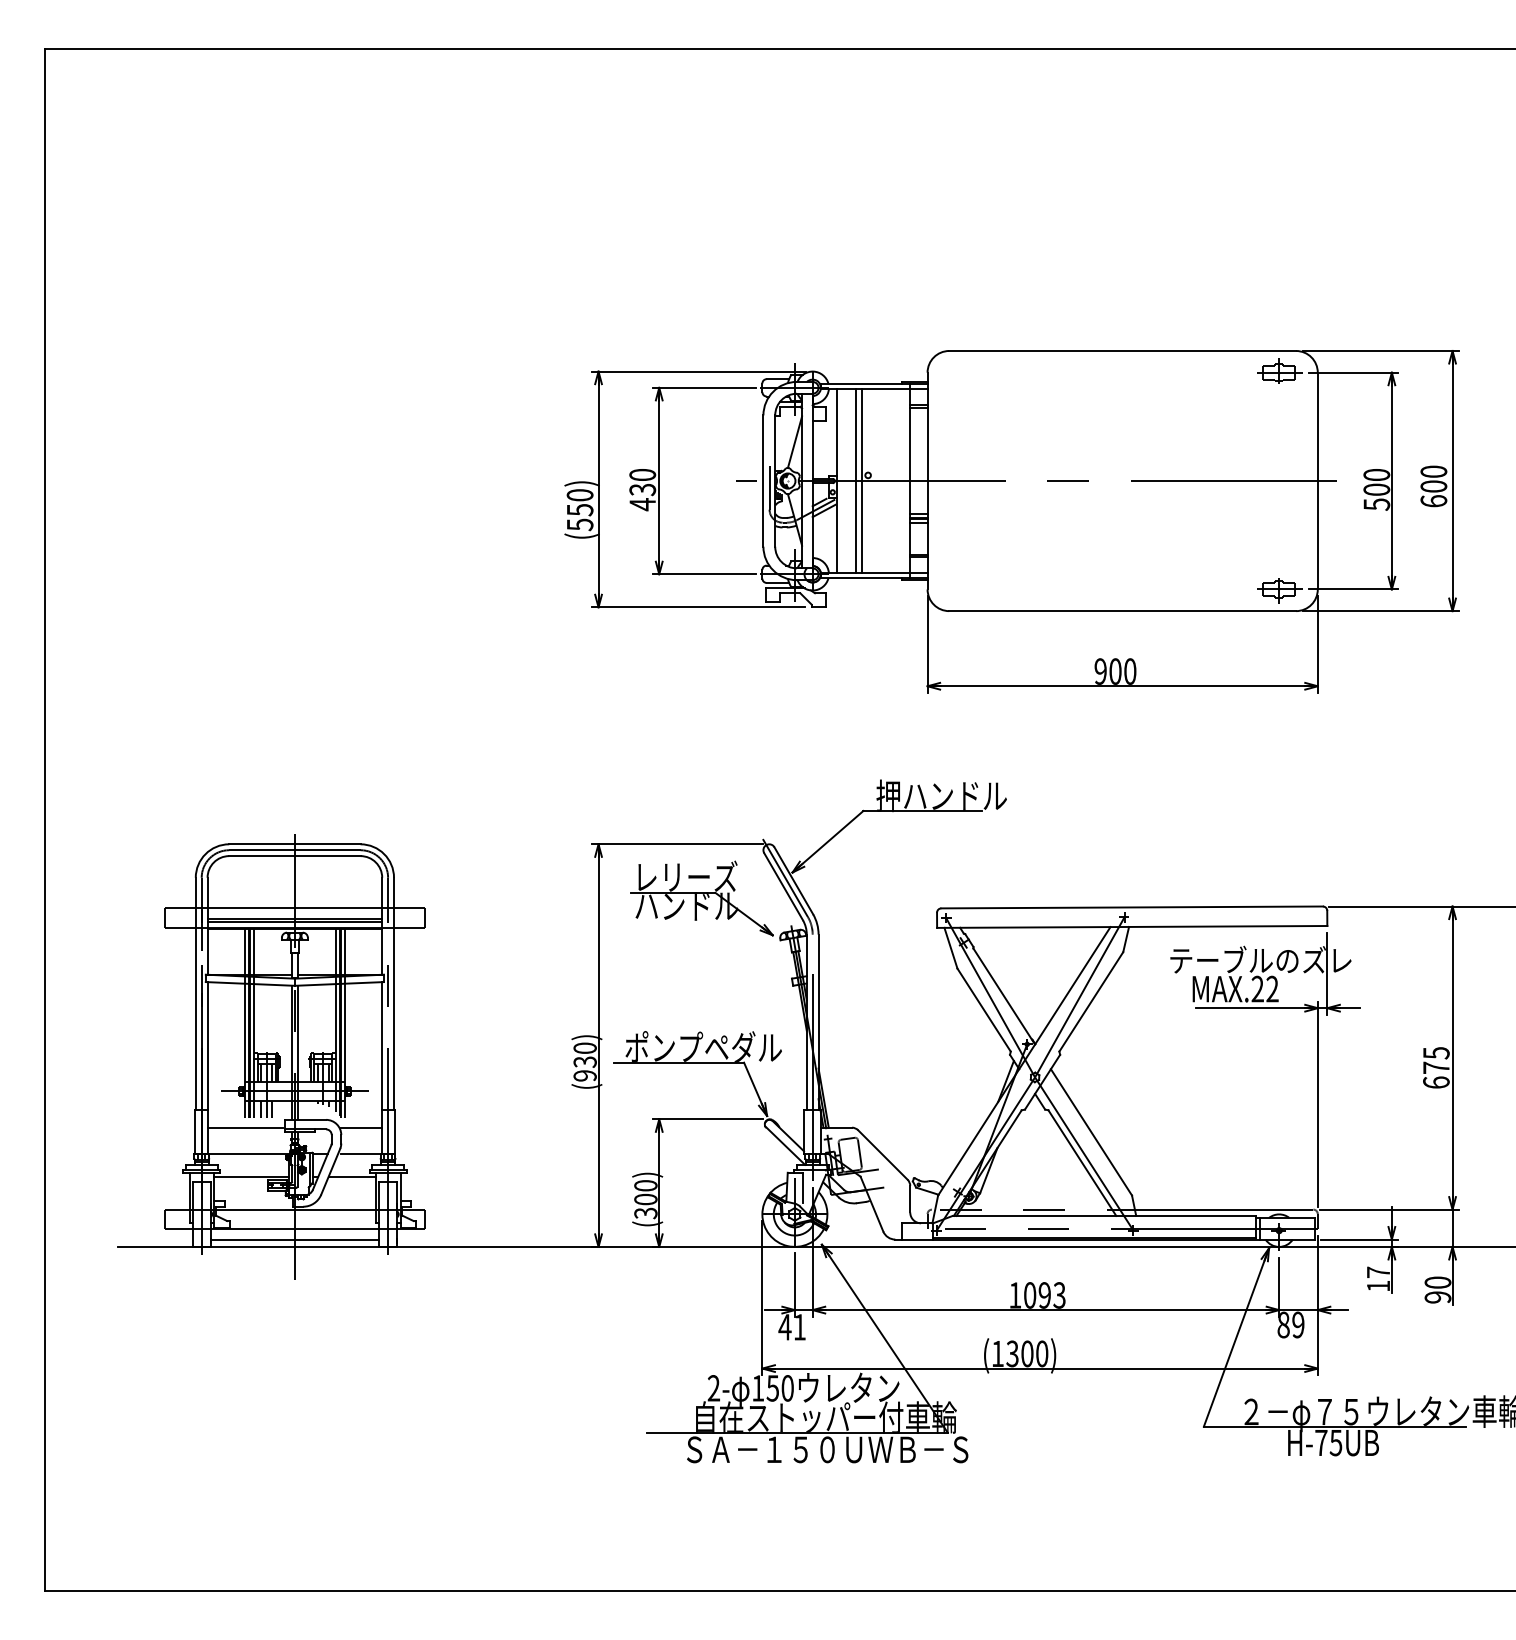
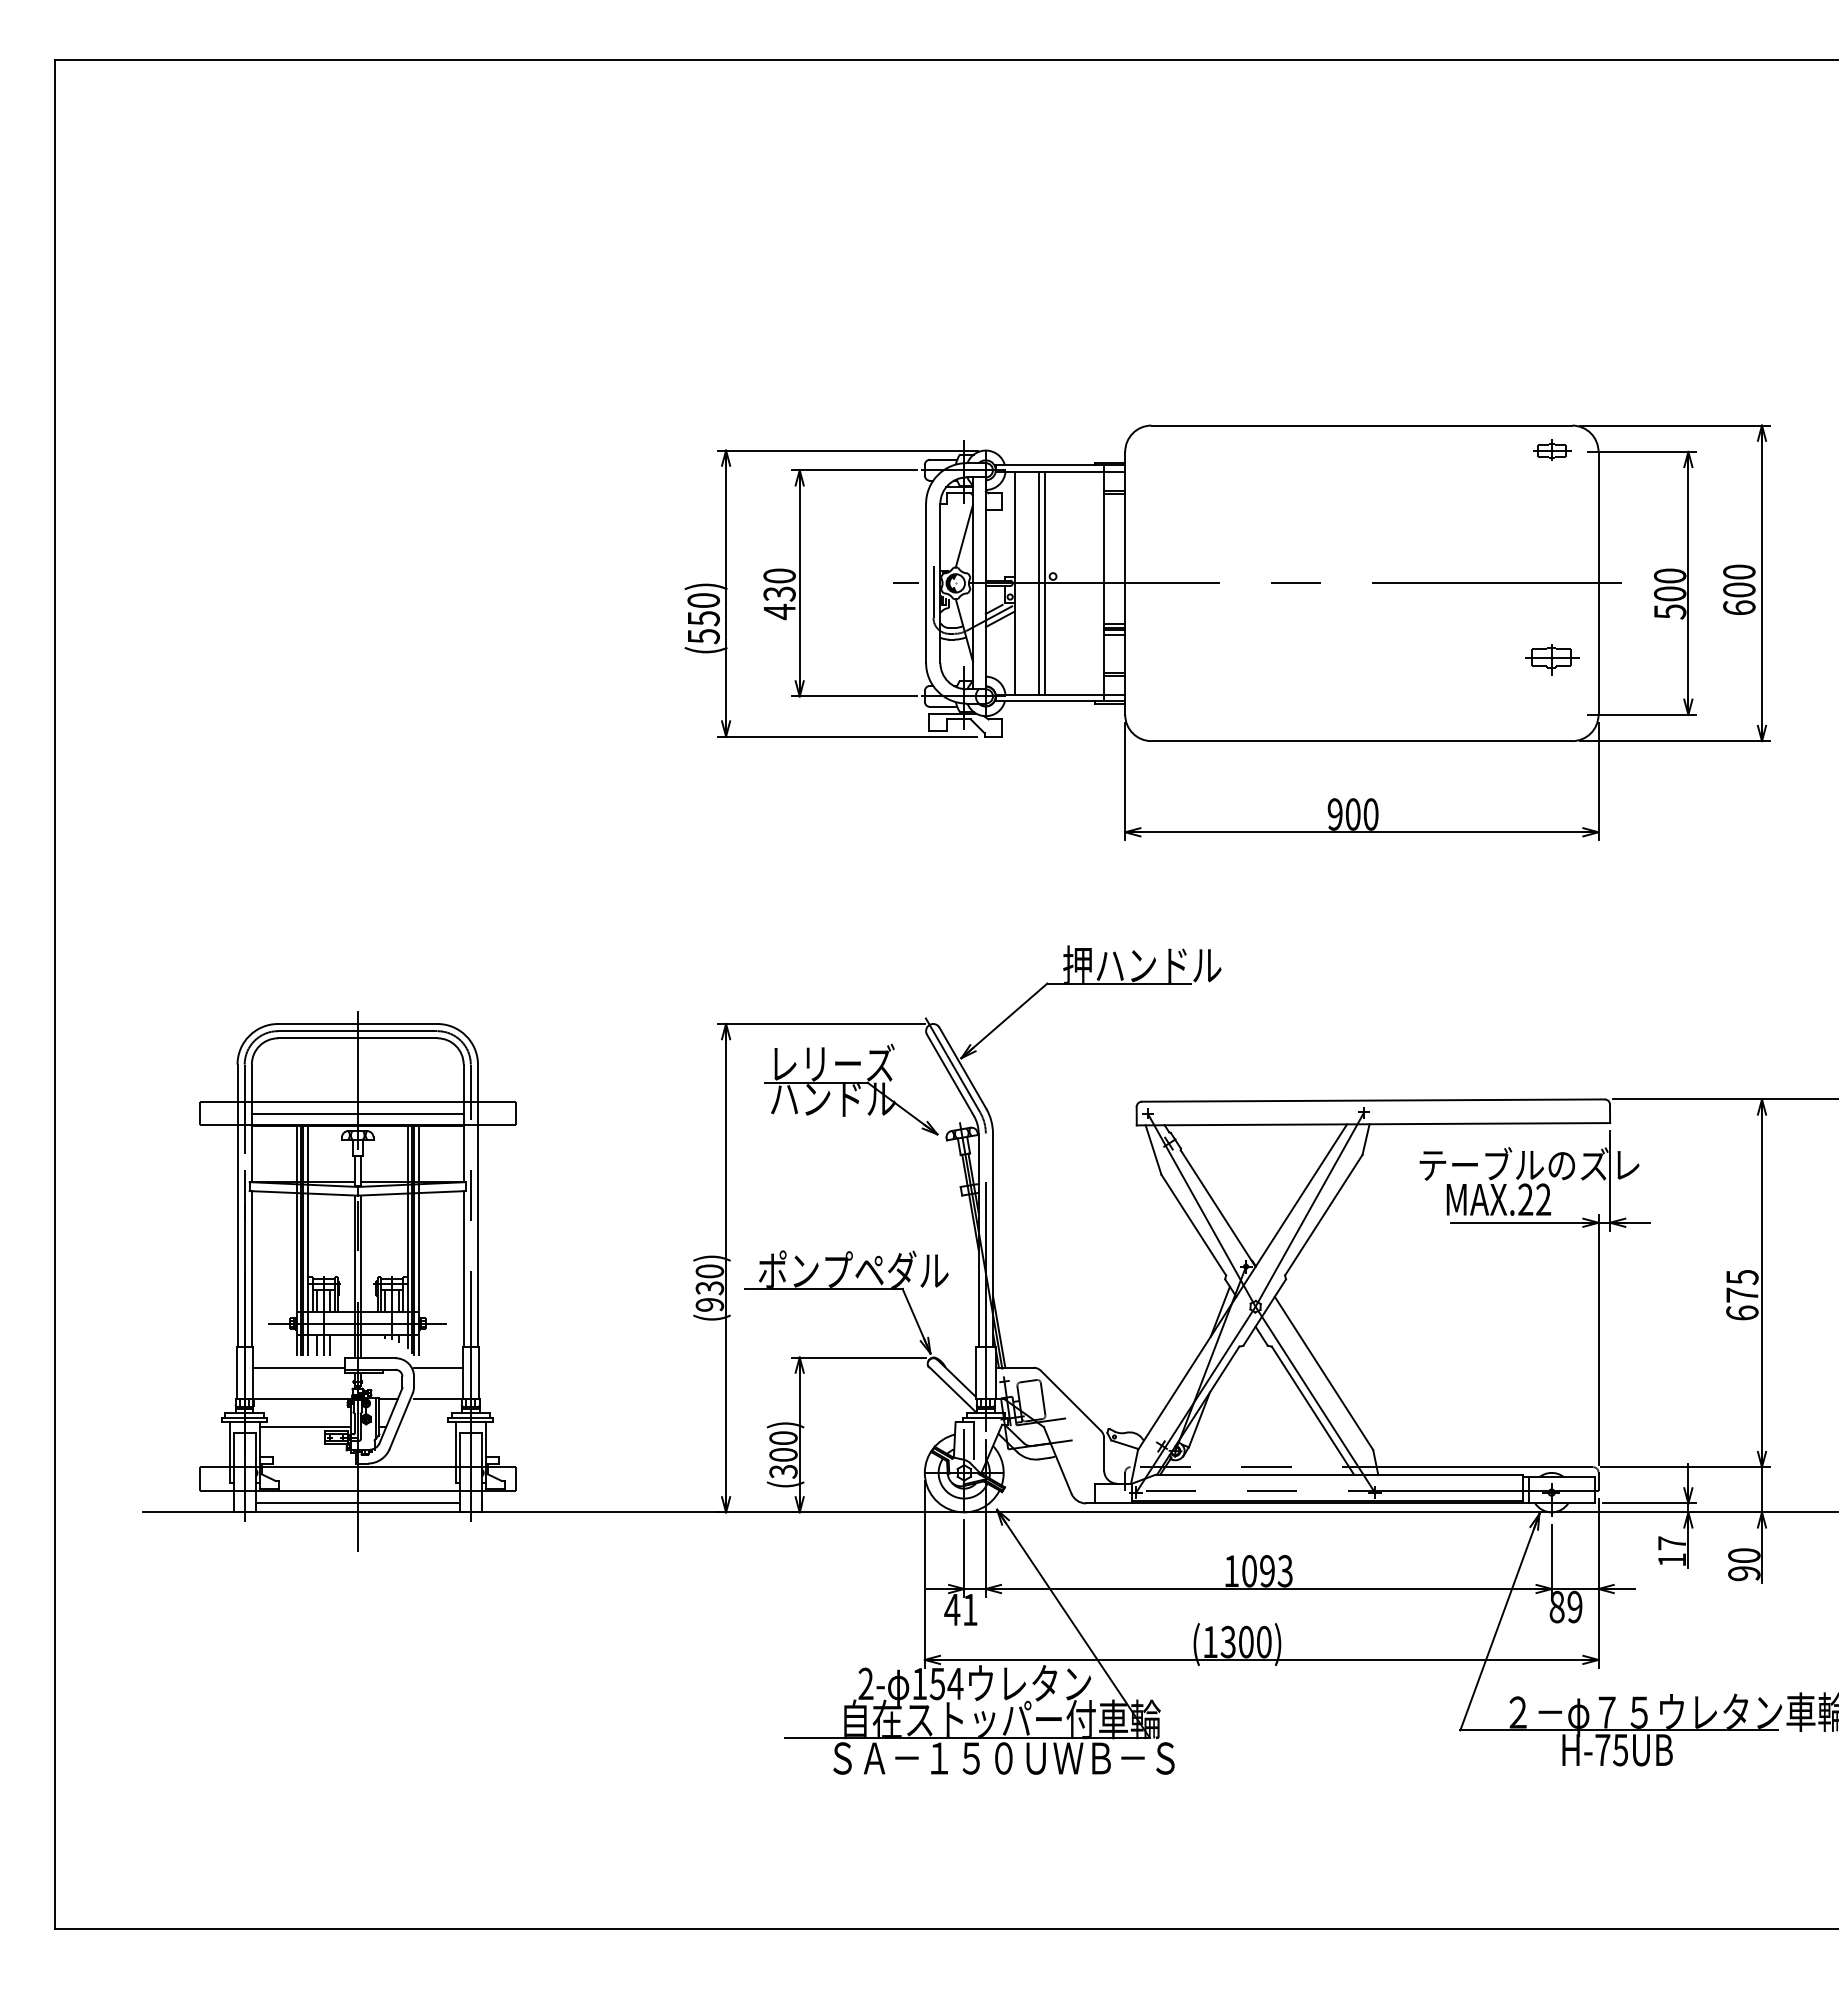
part: (1279, 370) -> (1552, 449), size x0.7
part: (1279, 590) -> (1552, 659), moved
line: (294, 922) -> (357, 1118), removed
line: (352, 1176) -> (427, 1427), removed
text: (787, 1388) -> (955, 1683), 150 -> 154

